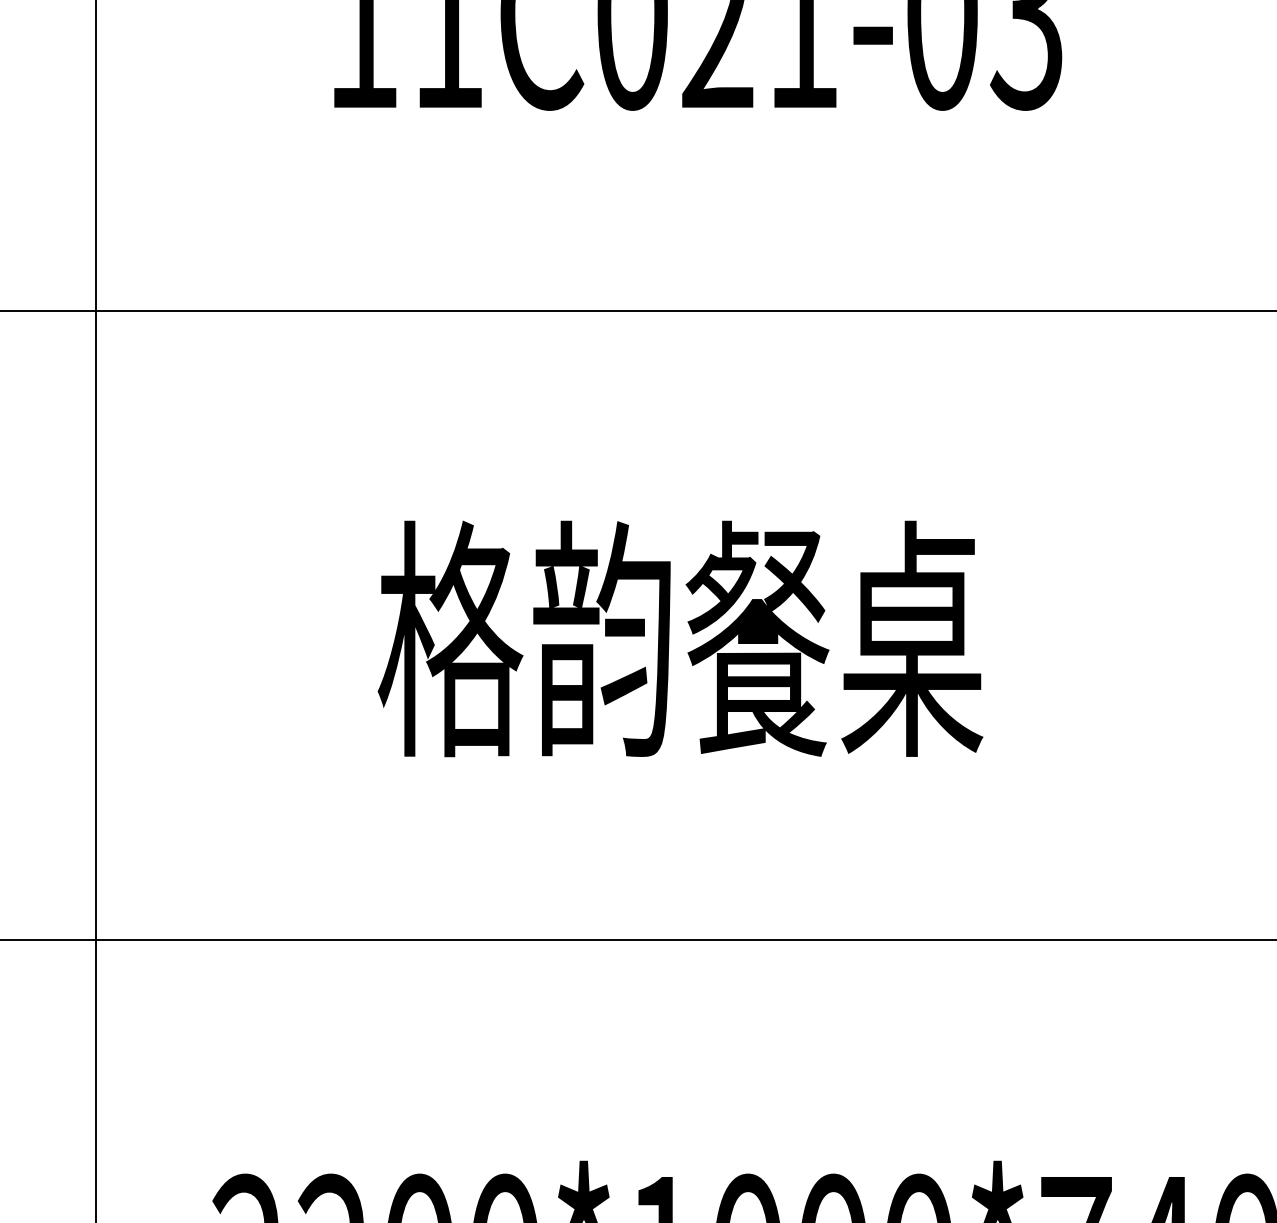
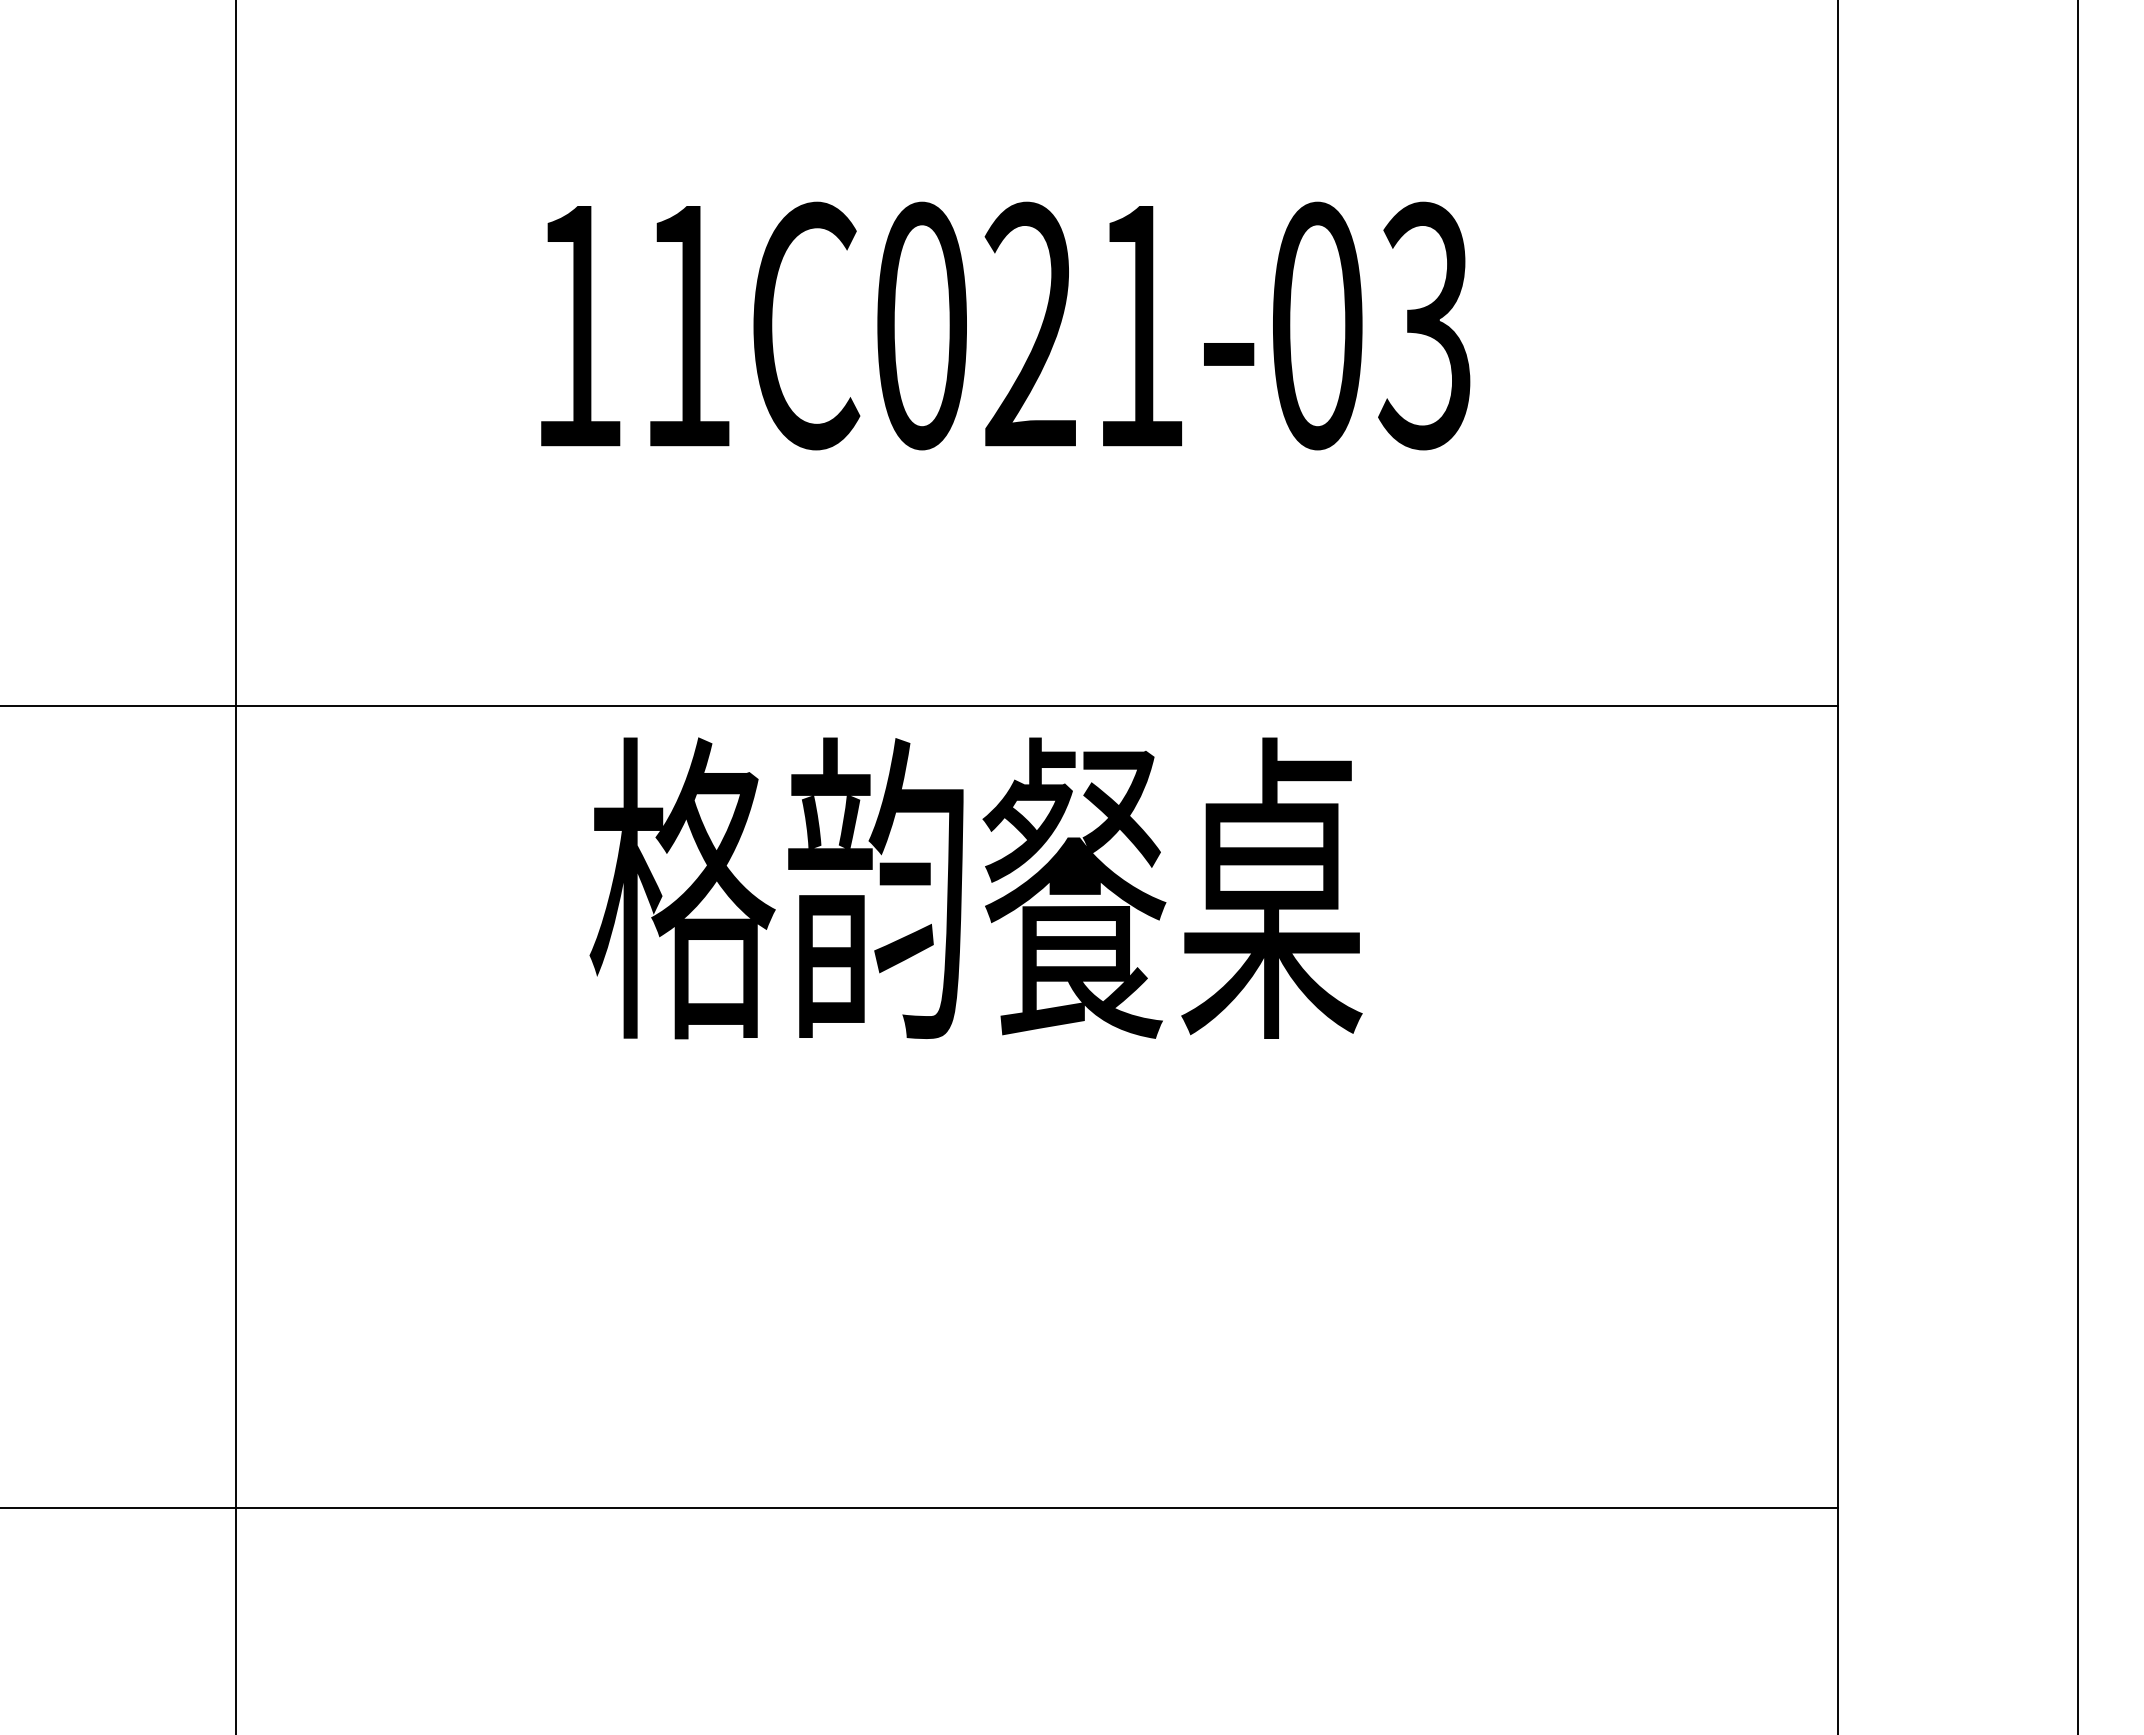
text: (680, 639) -> (975, 888), moved

